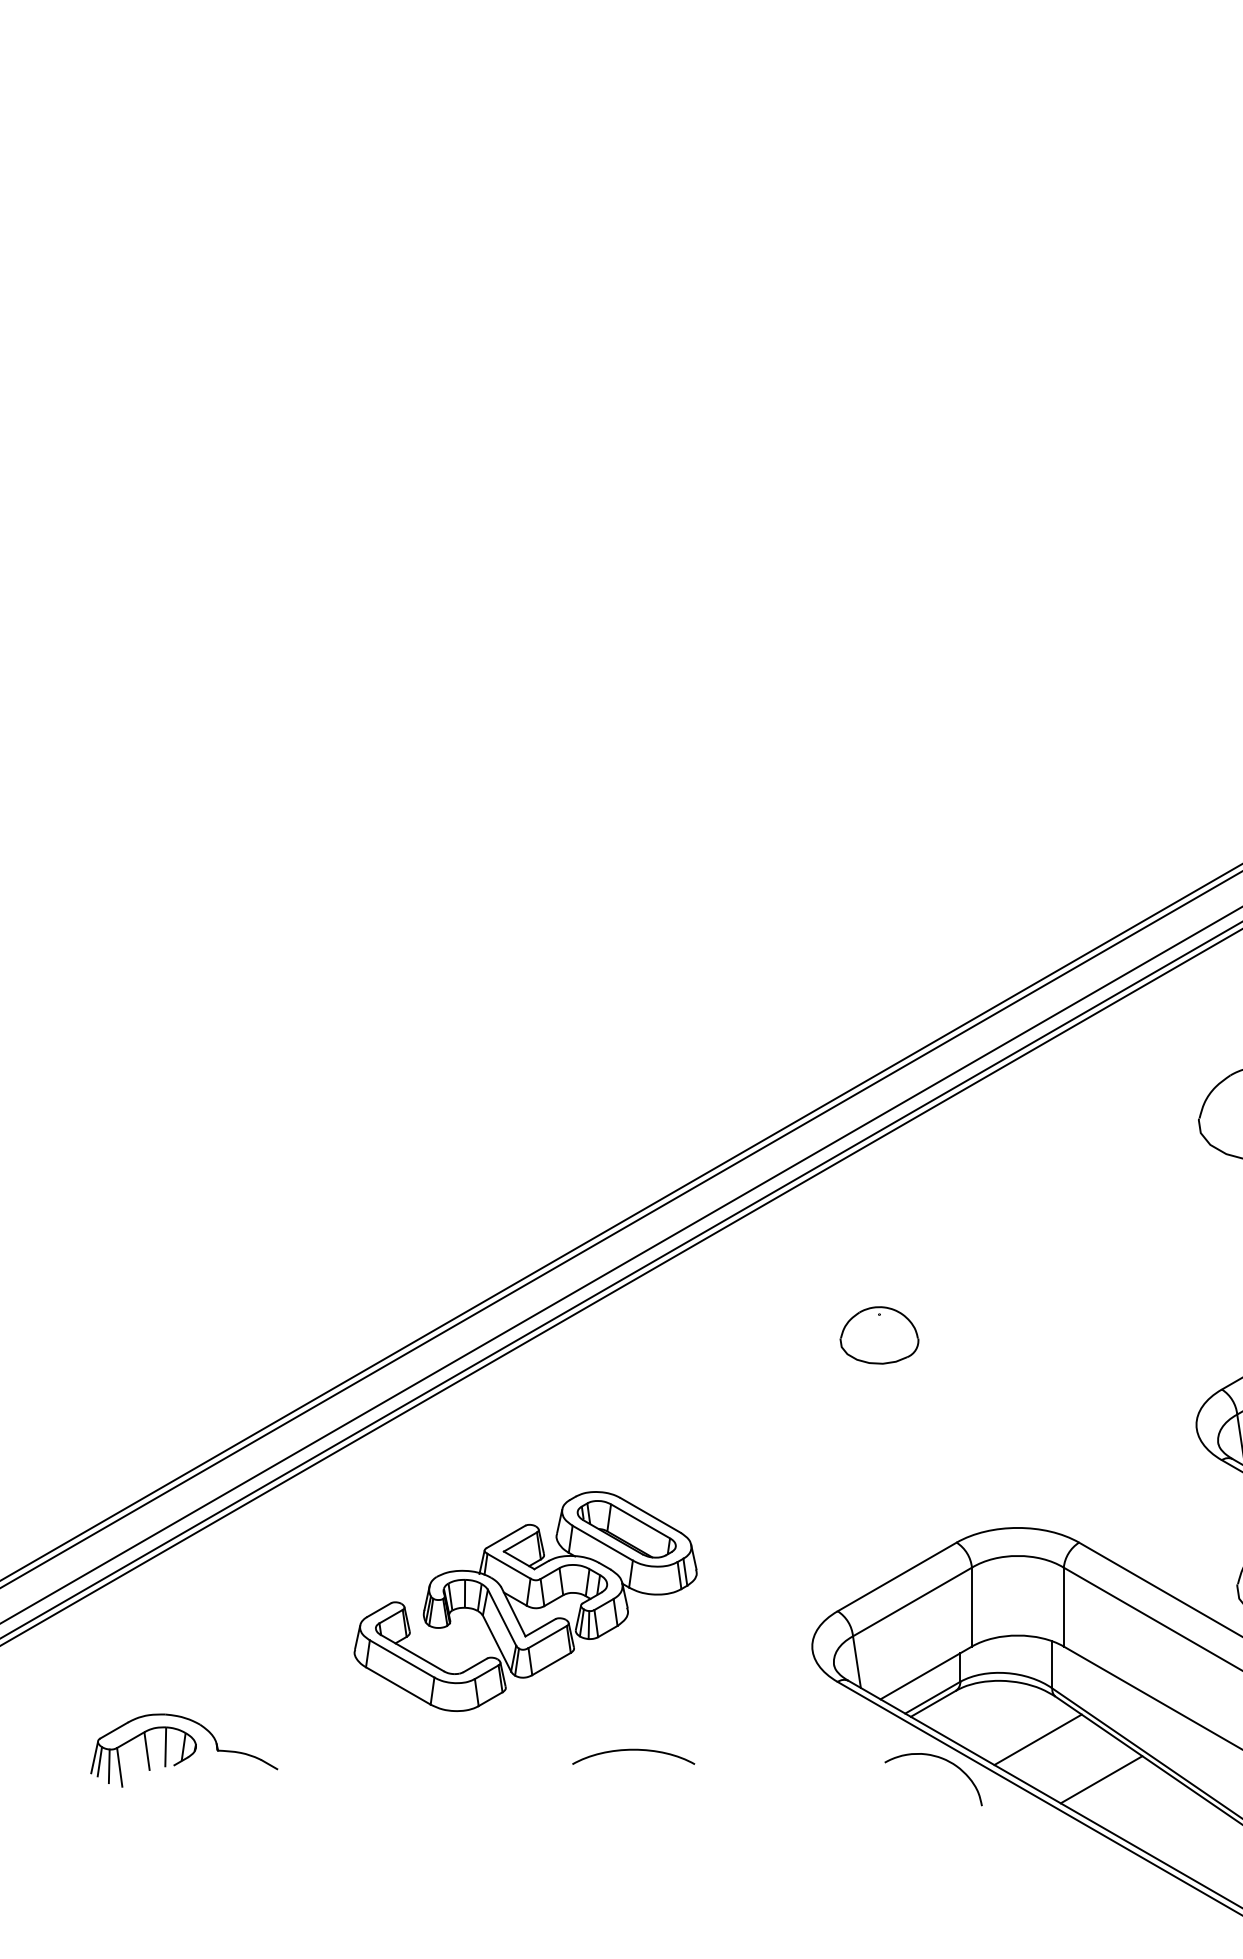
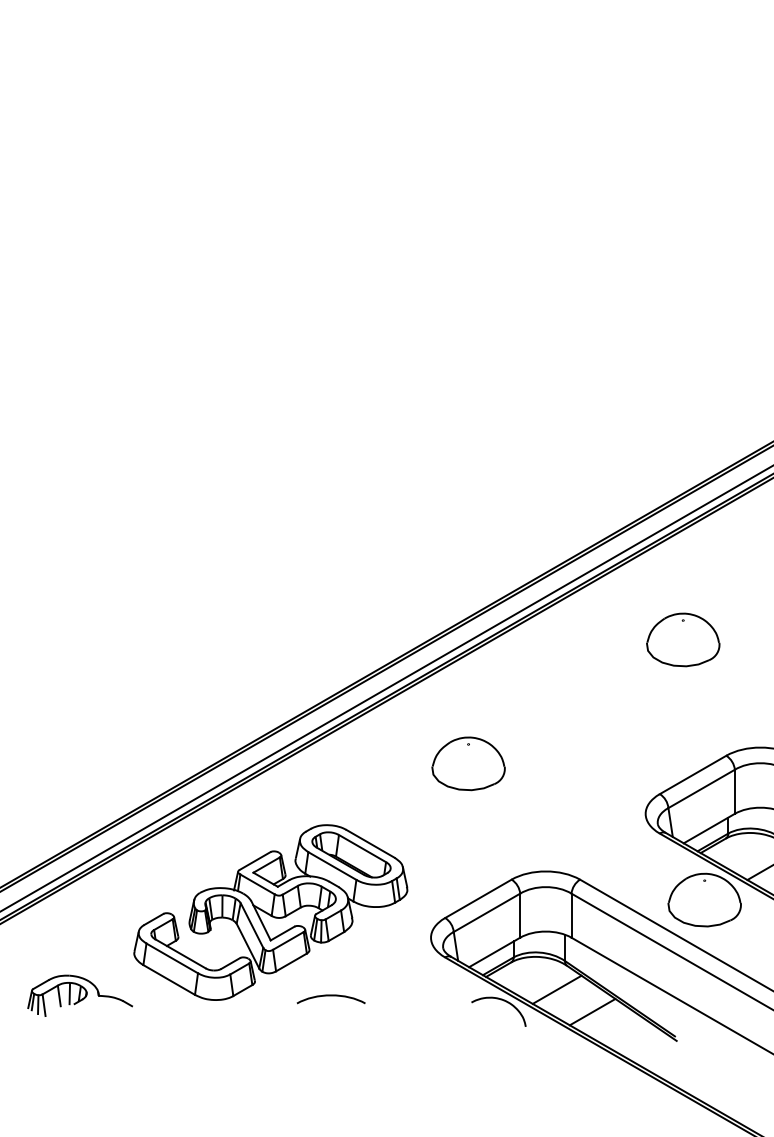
part: (879, 1334) -> (468, 763), size x1.67
part: (524, 1601) -> (270, 912), size x1.43

